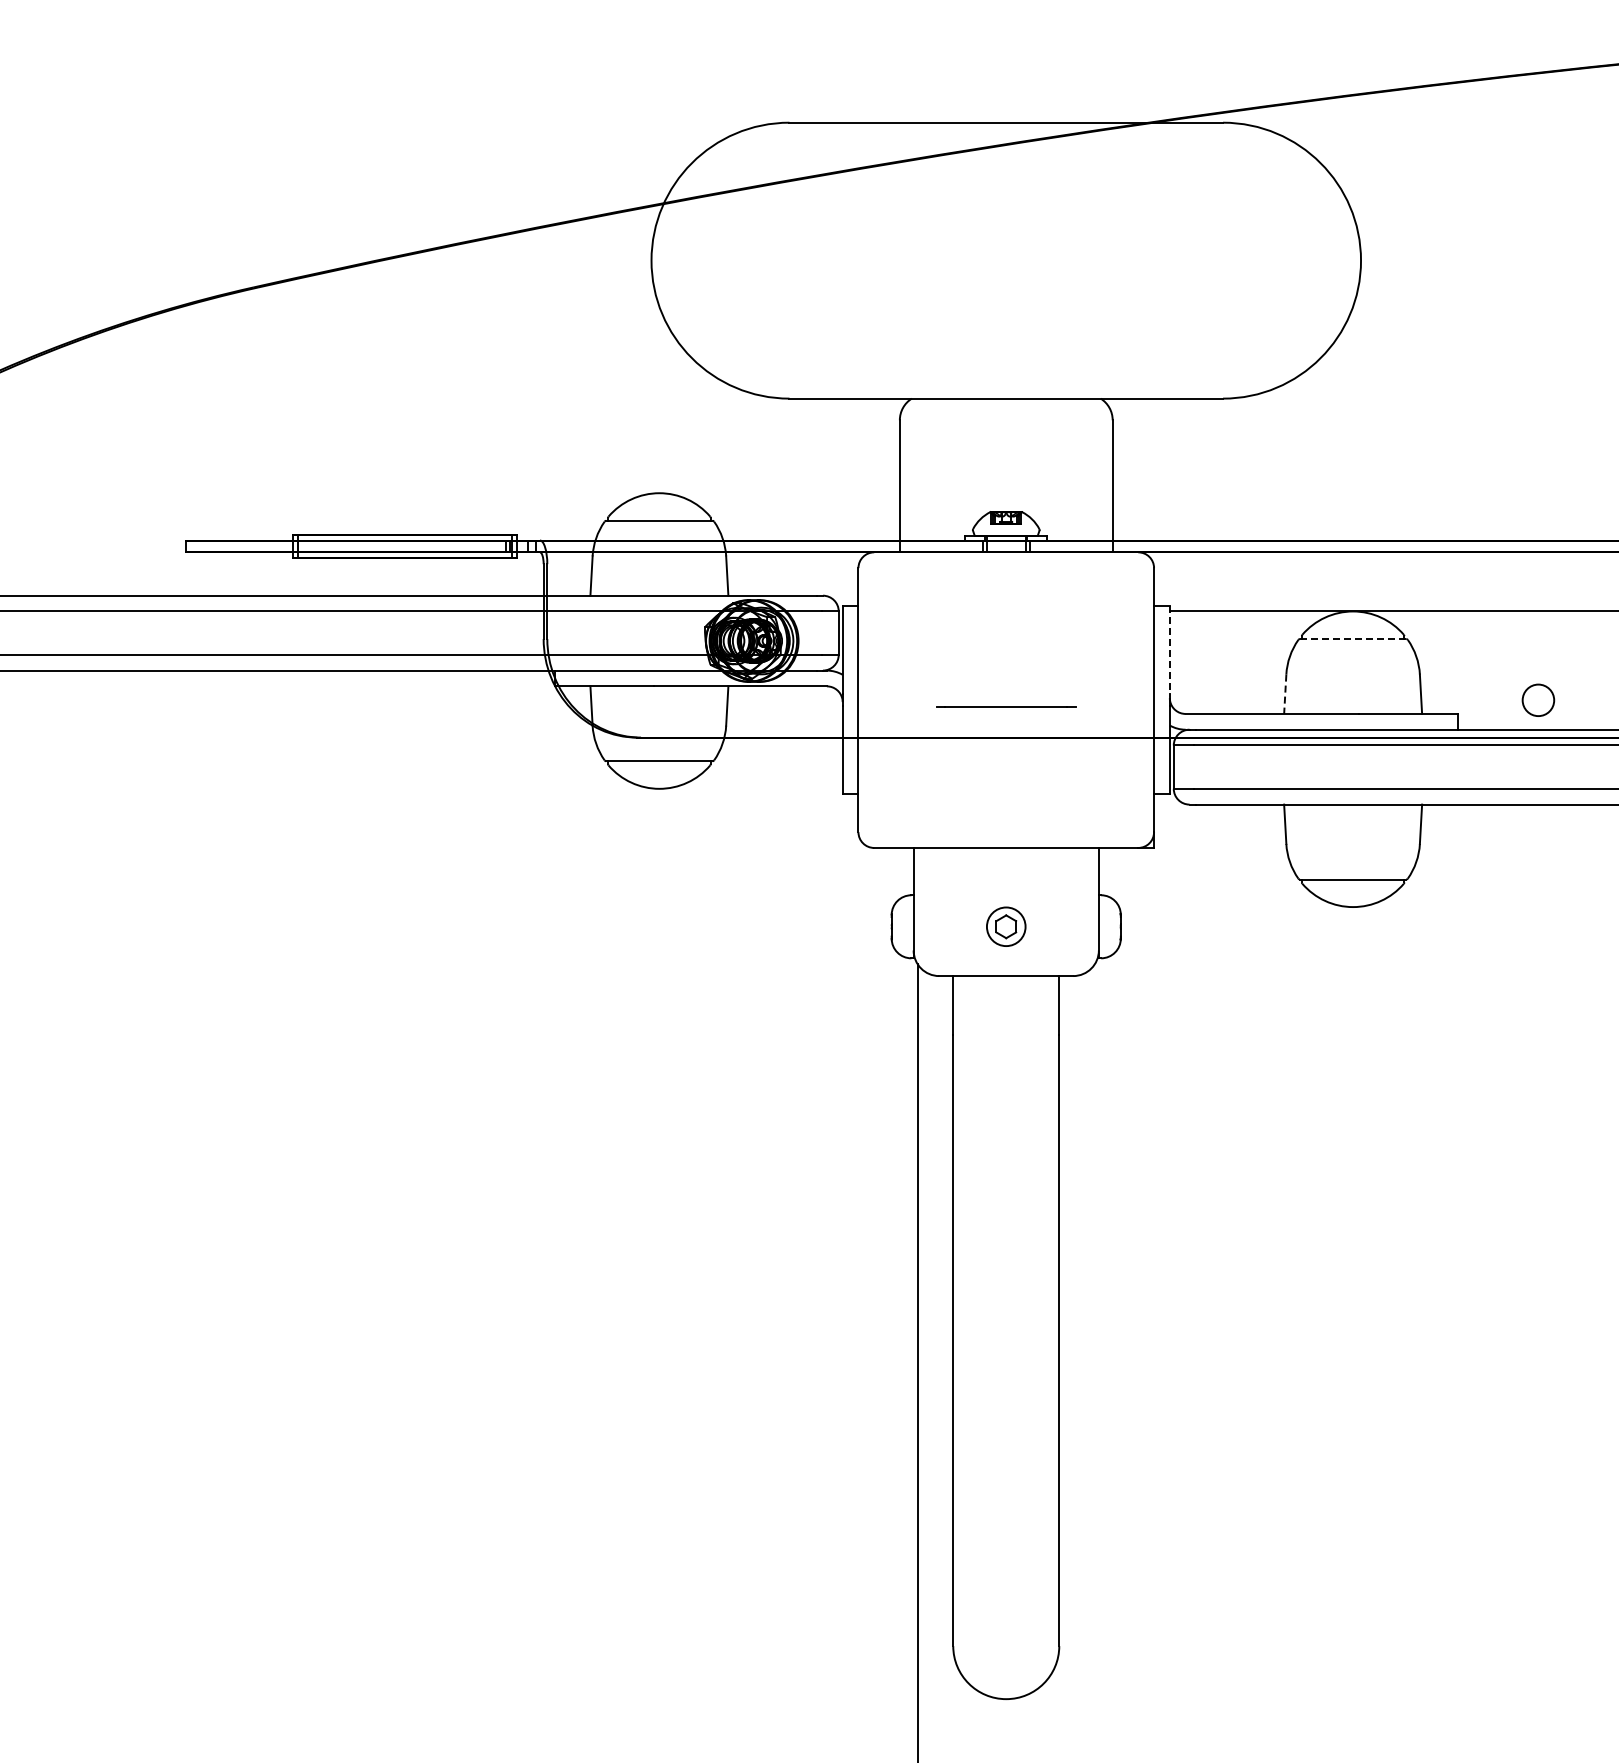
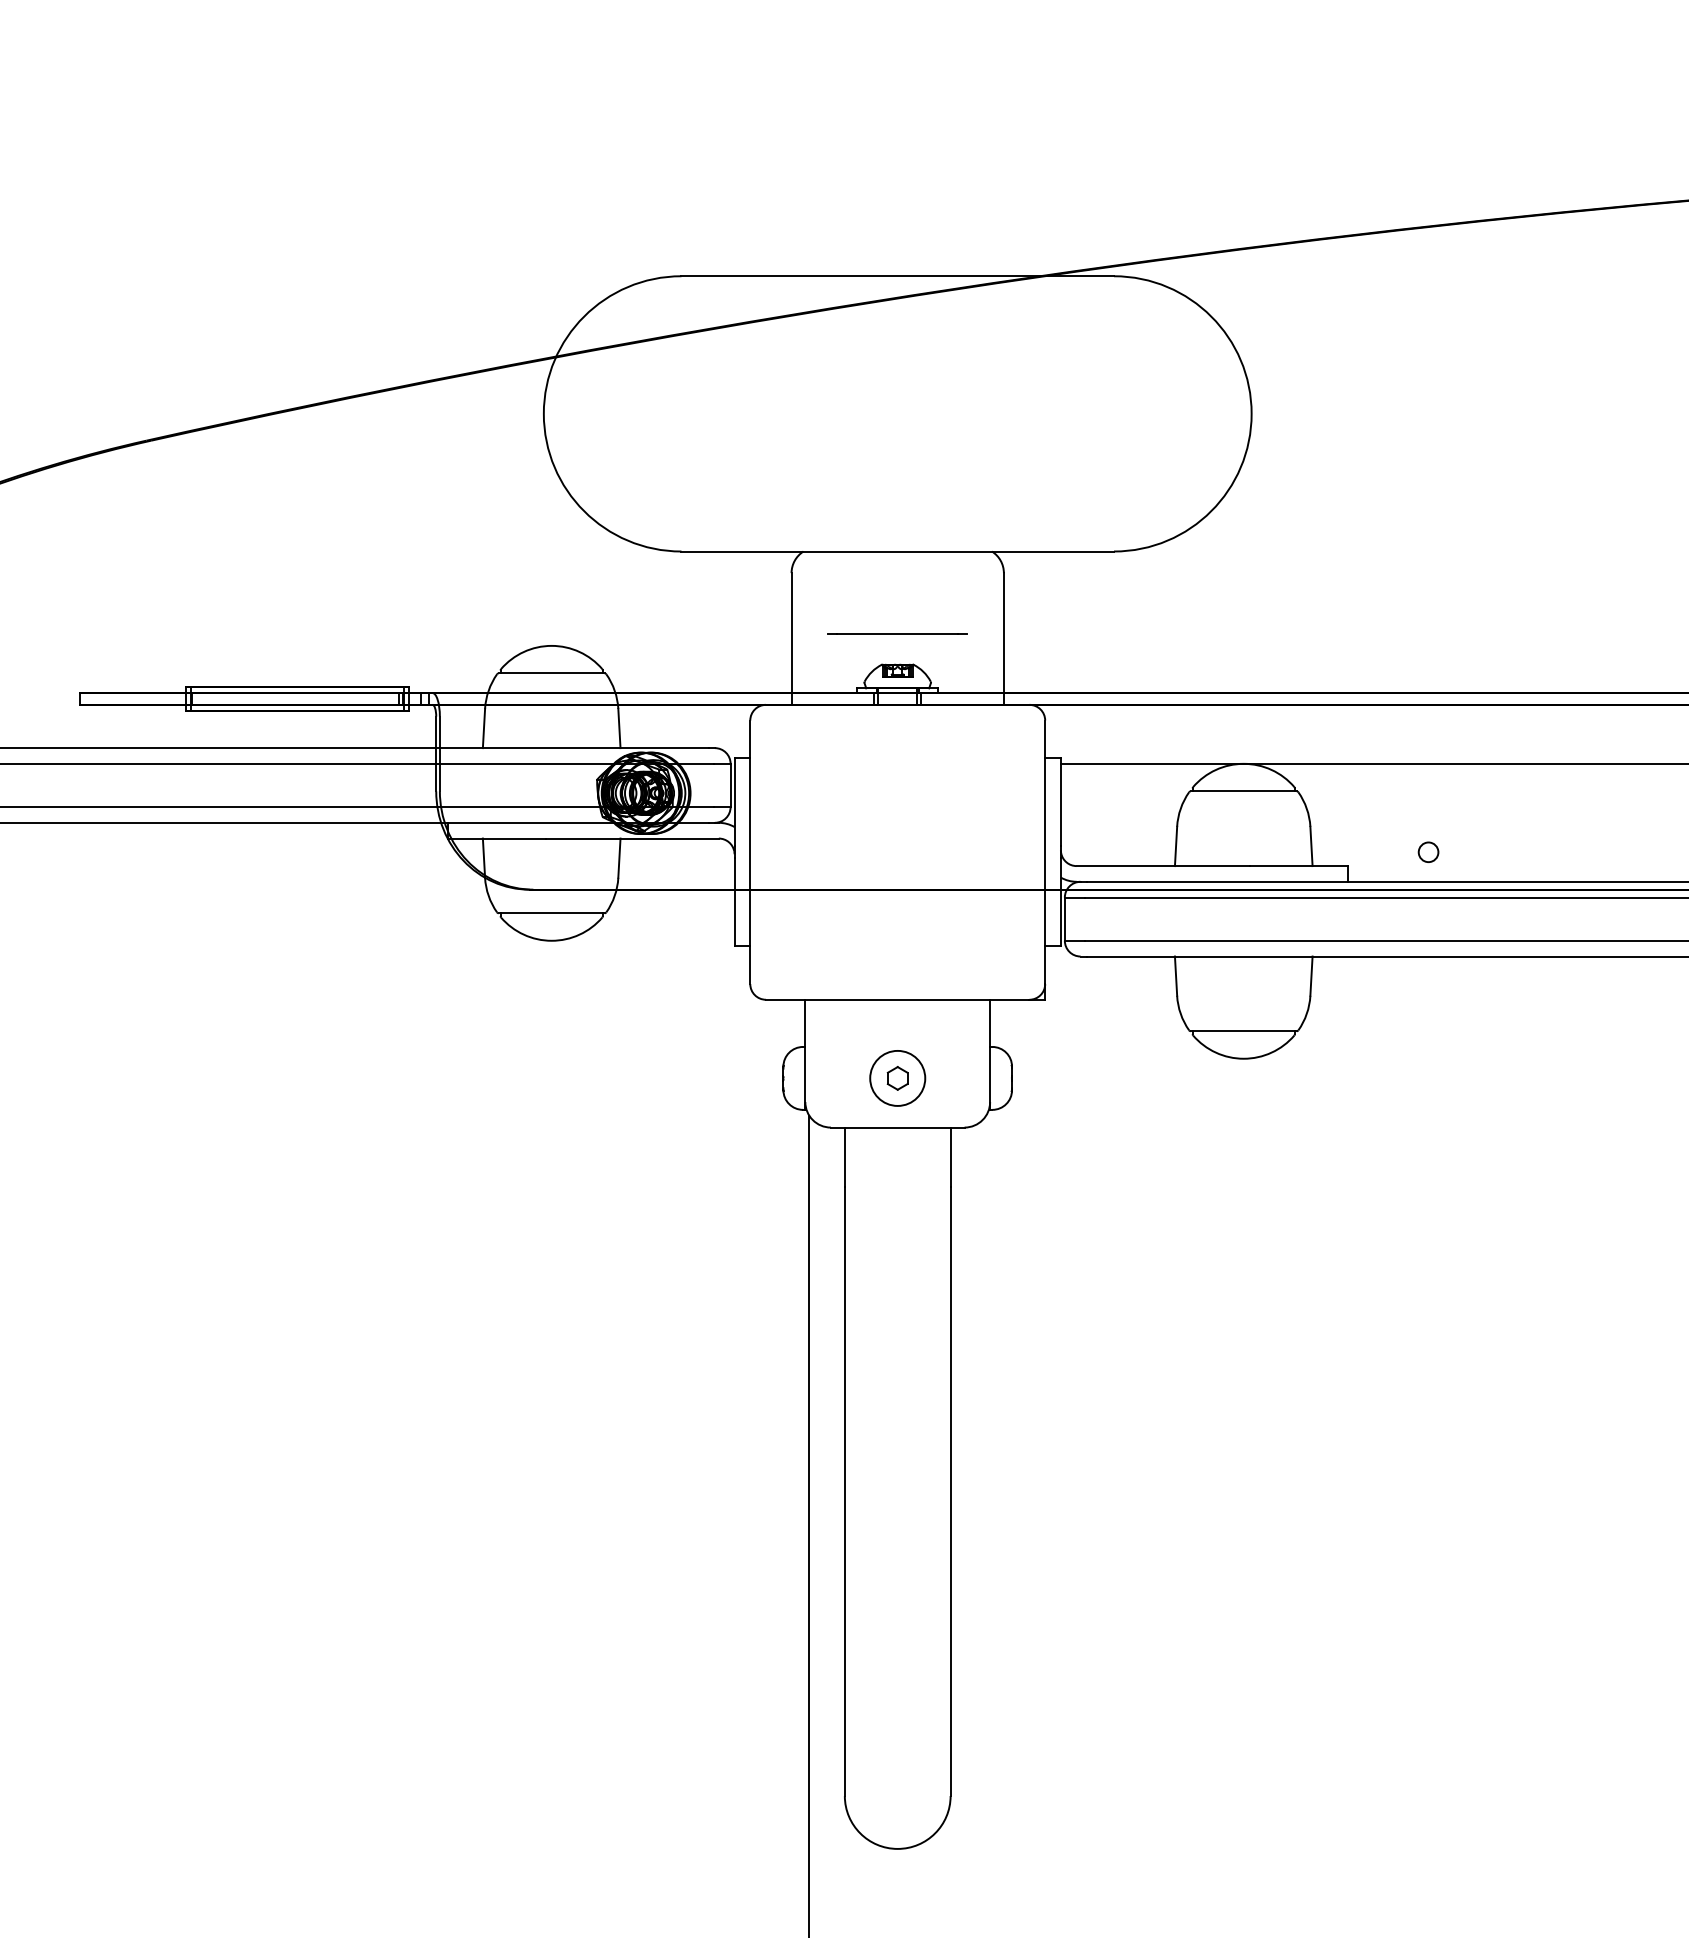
line: (1352, 639) -> (1243, 791), dashed -> solid
line: (1169, 650) -> (1060, 802), dashed -> solid
line: (1285, 694) -> (1176, 846), dashed -> solid
circle: (1538, 699) -> (1428, 851), size x0.62
line: (1006, 706) -> (897, 633), moved
circle: (1006, 925) -> (897, 1077), size x1.43

